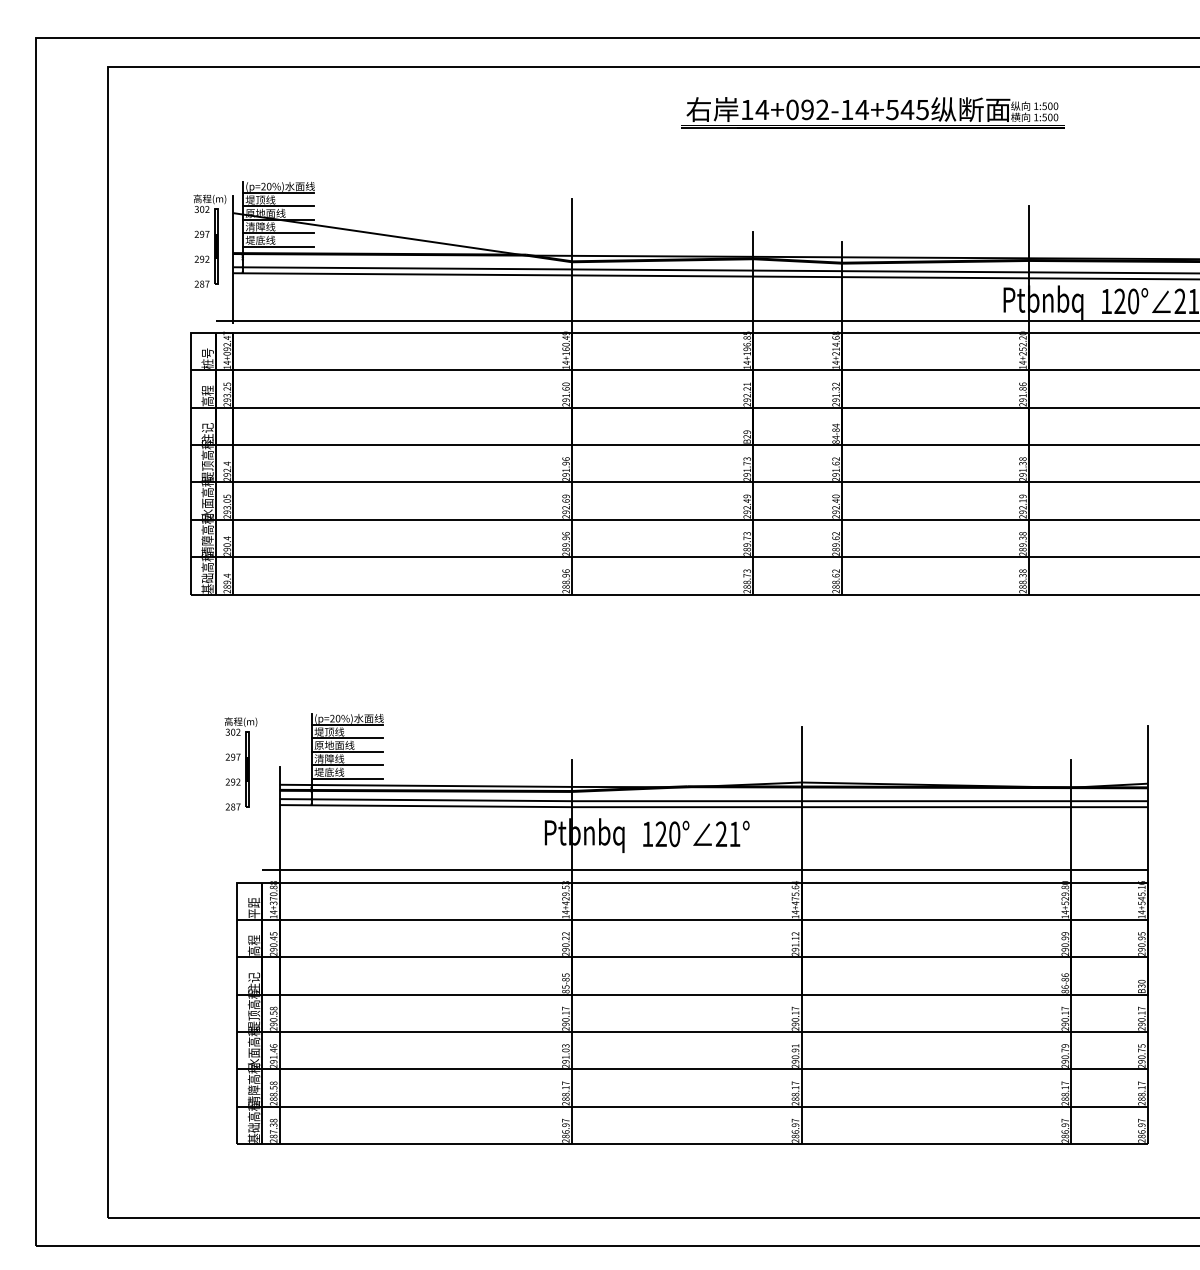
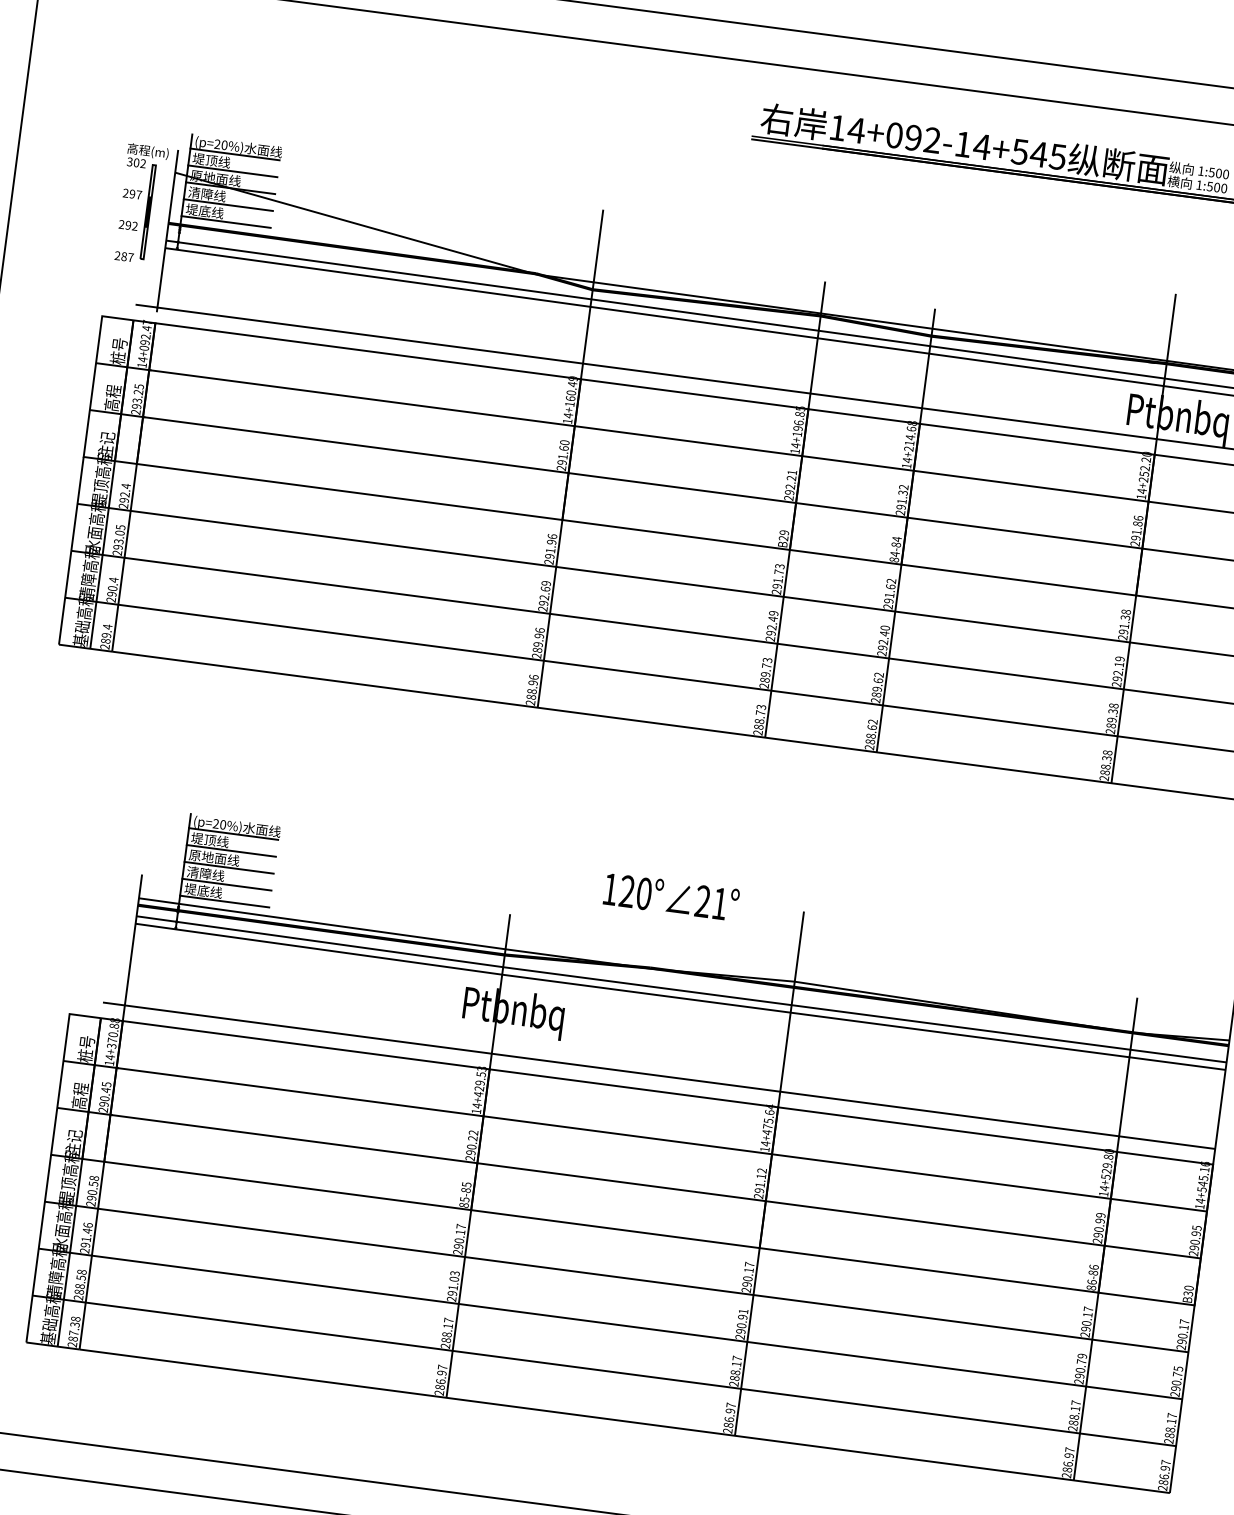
part: (240, 763) -> (93, 865), removed
text: (696, 833) -> (671, 896), moved
text: (253, 907) -> (85, 1048), 平距 -> 桩号

